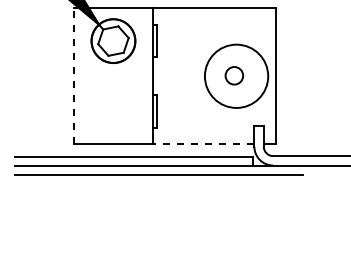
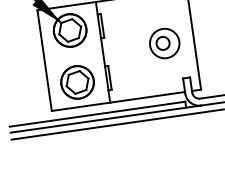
line: (73, 75) -> (44, 60), dashed -> solid
circle: (236, 76) -> (164, 43), size x0.62
part: (113, 111) -> (77, 82), added
line: (203, 144) -> (147, 97), dashed -> solid

